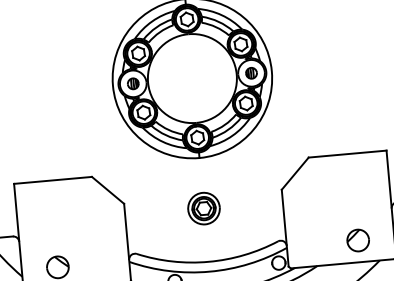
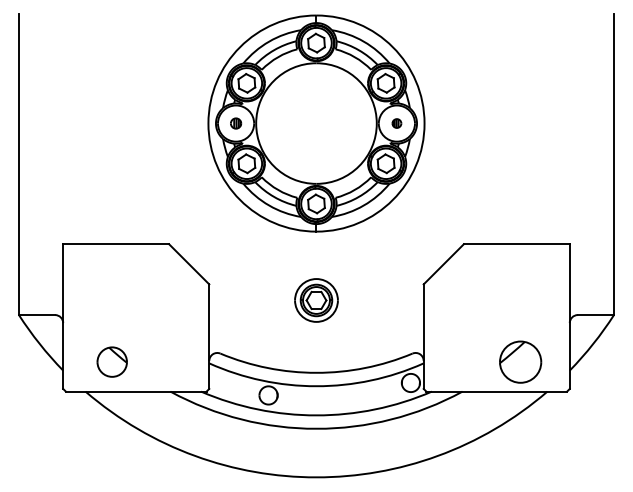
part: (251, 73) -> (396, 123), size x0.6
part: (132, 83) -> (235, 123), size x0.7
part: (358, 240) -> (520, 361), size x1.4

